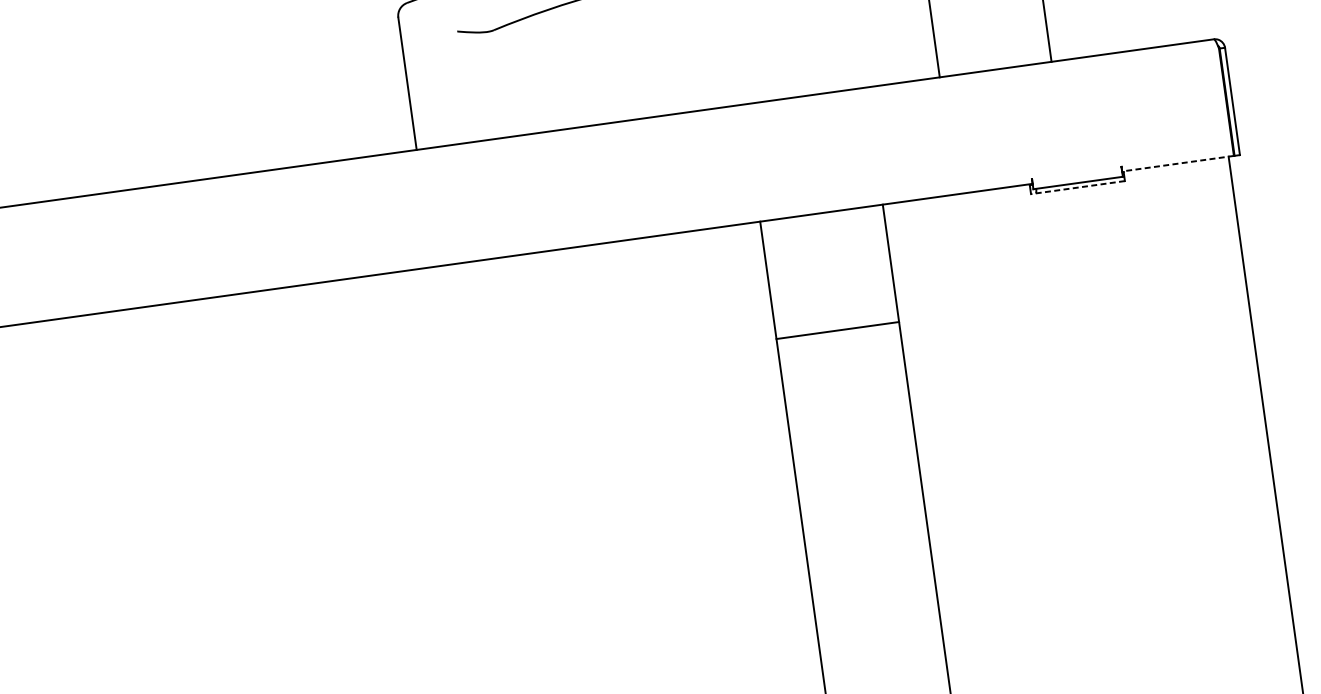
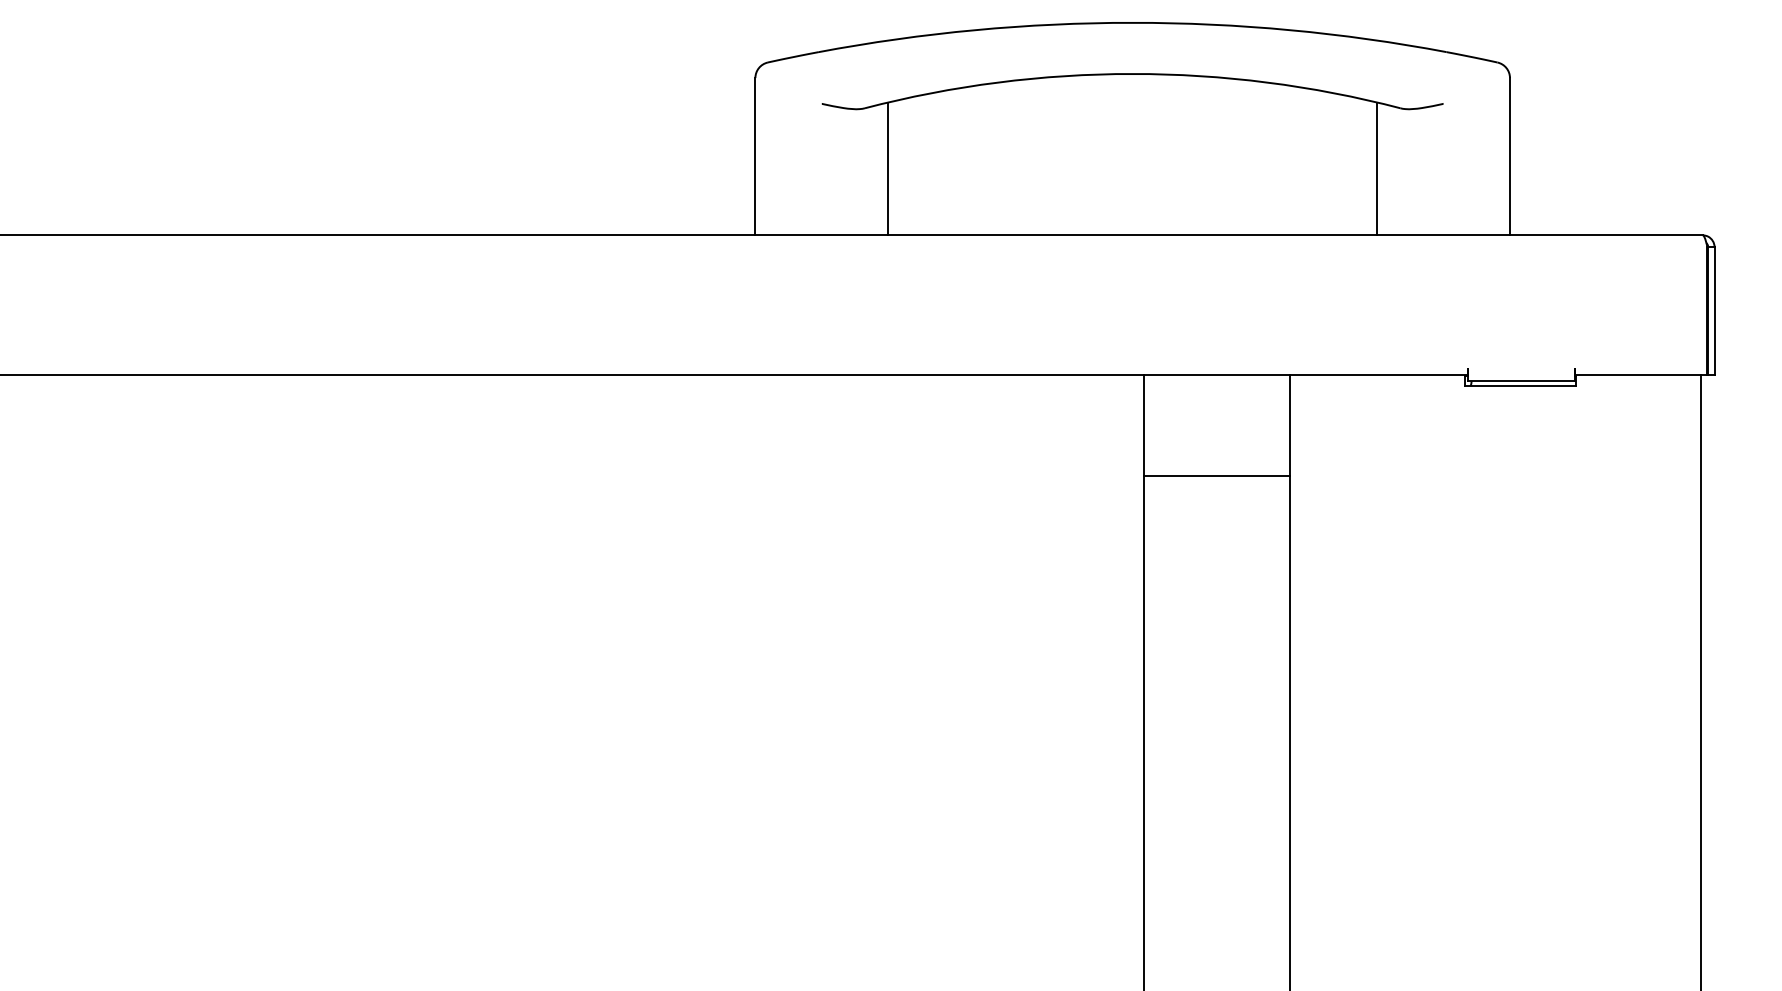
line: (520, 78) -> (888, 168), added
line: (1177, 163) -> (1640, 374), dashed -> solid
line: (1078, 187) -> (1520, 386), dashed -> solid
line: (838, 330) -> (1217, 476), moved

